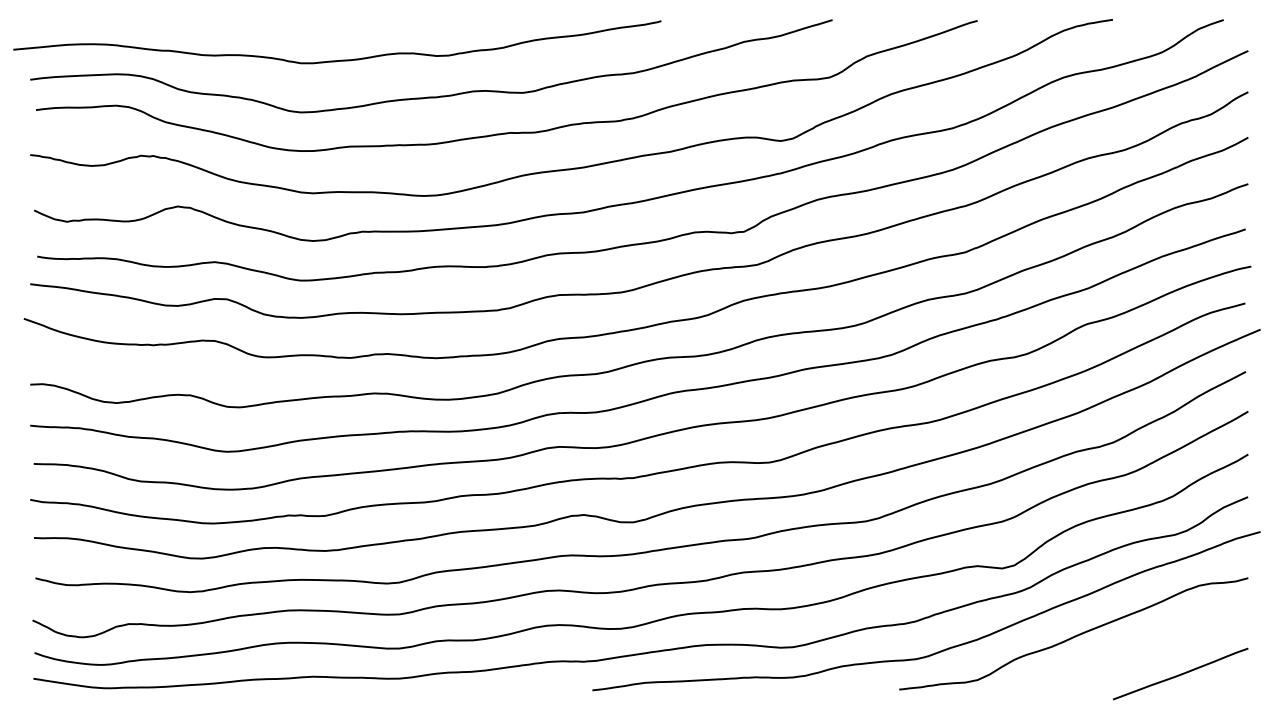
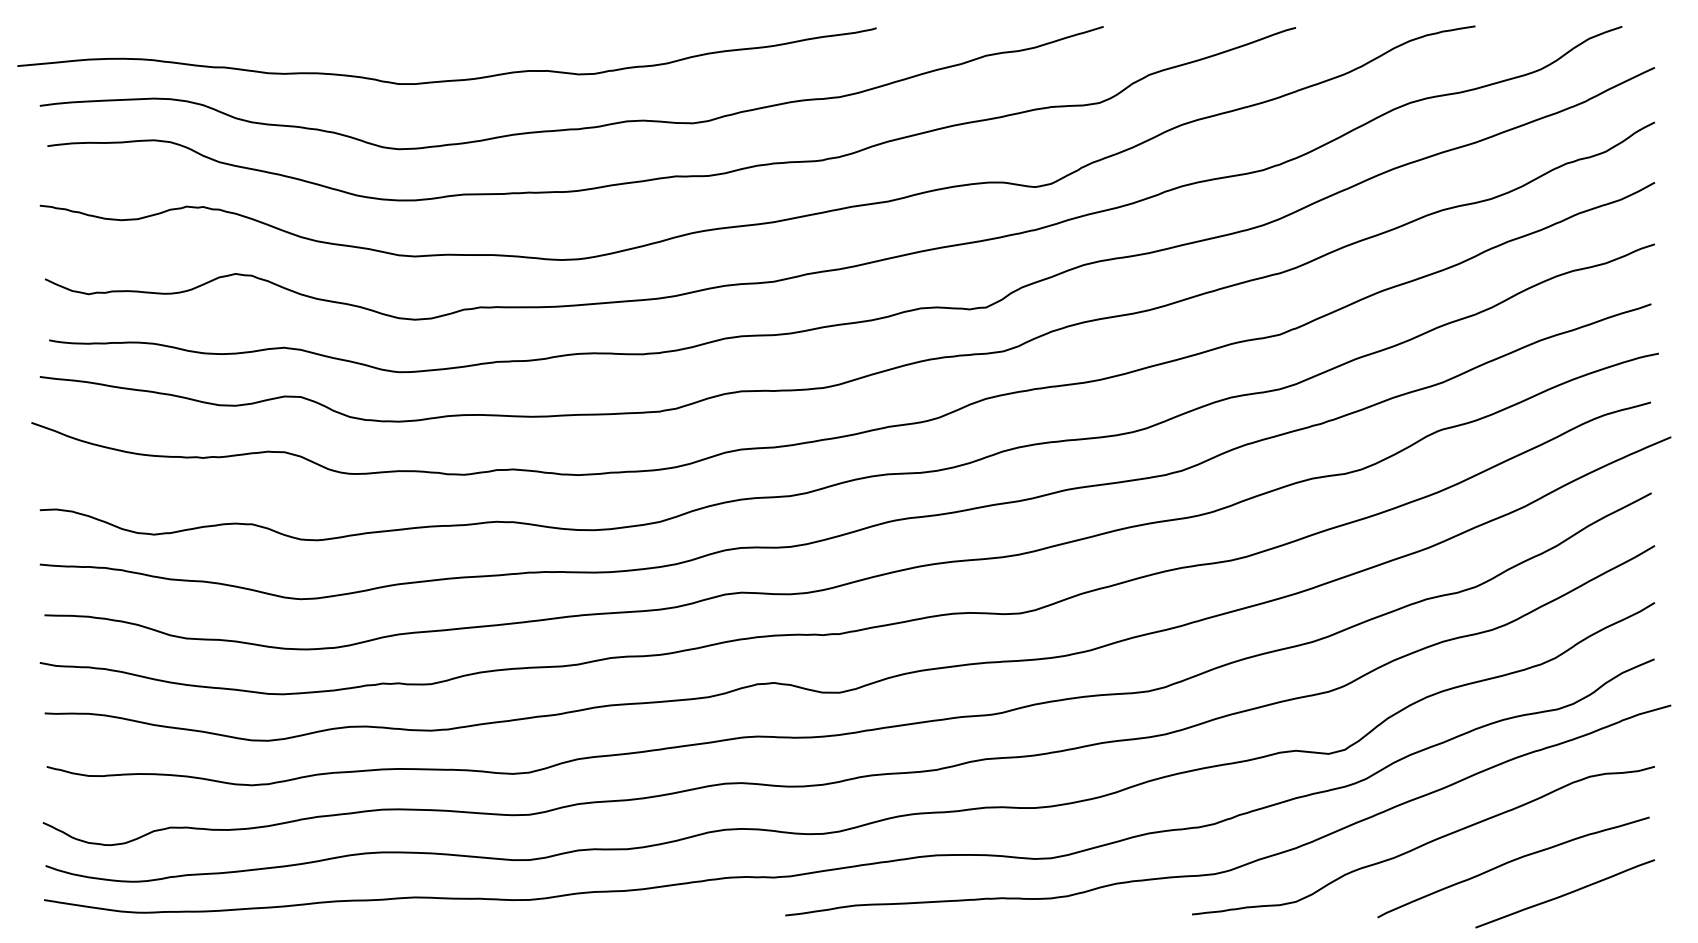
curve: (1140, 650) -> (1511, 862), added

